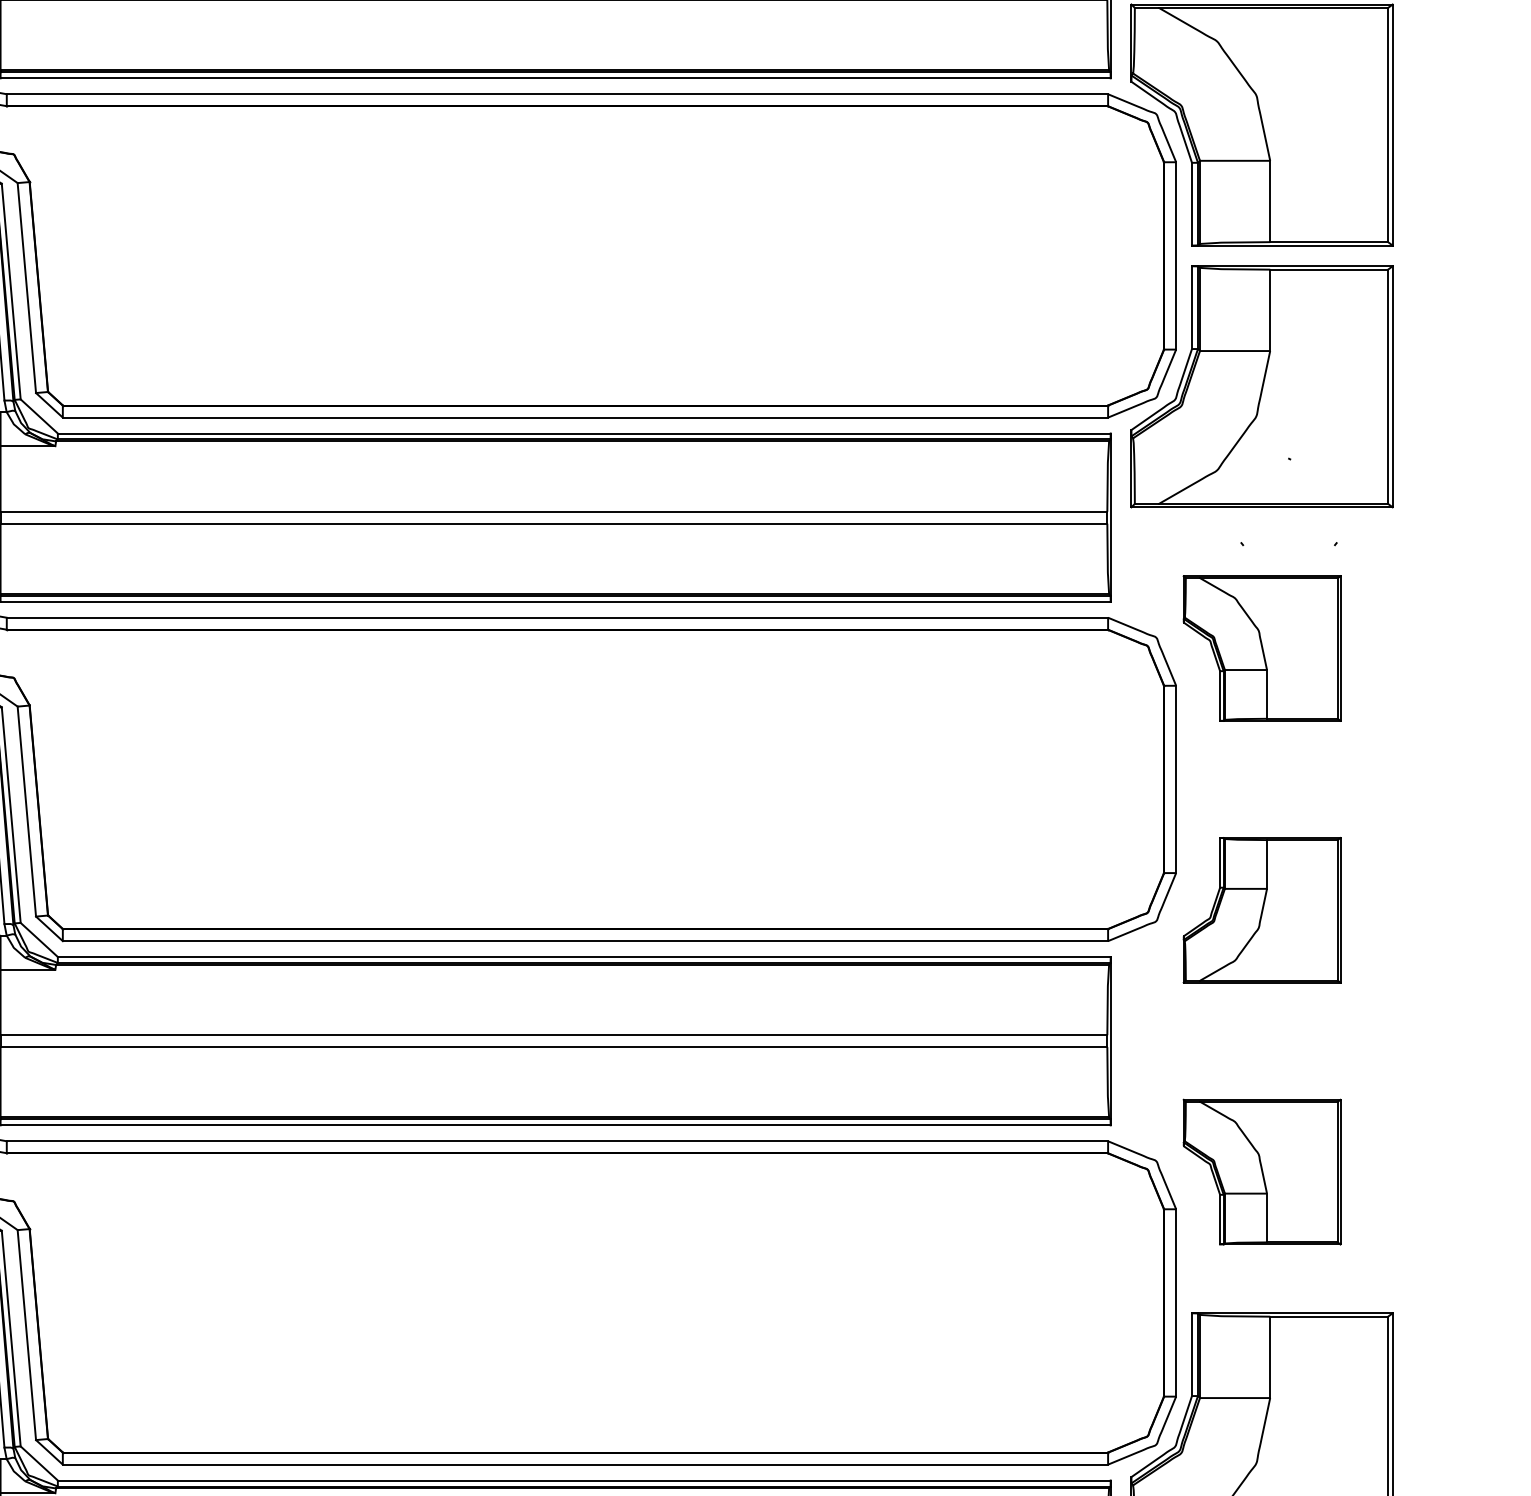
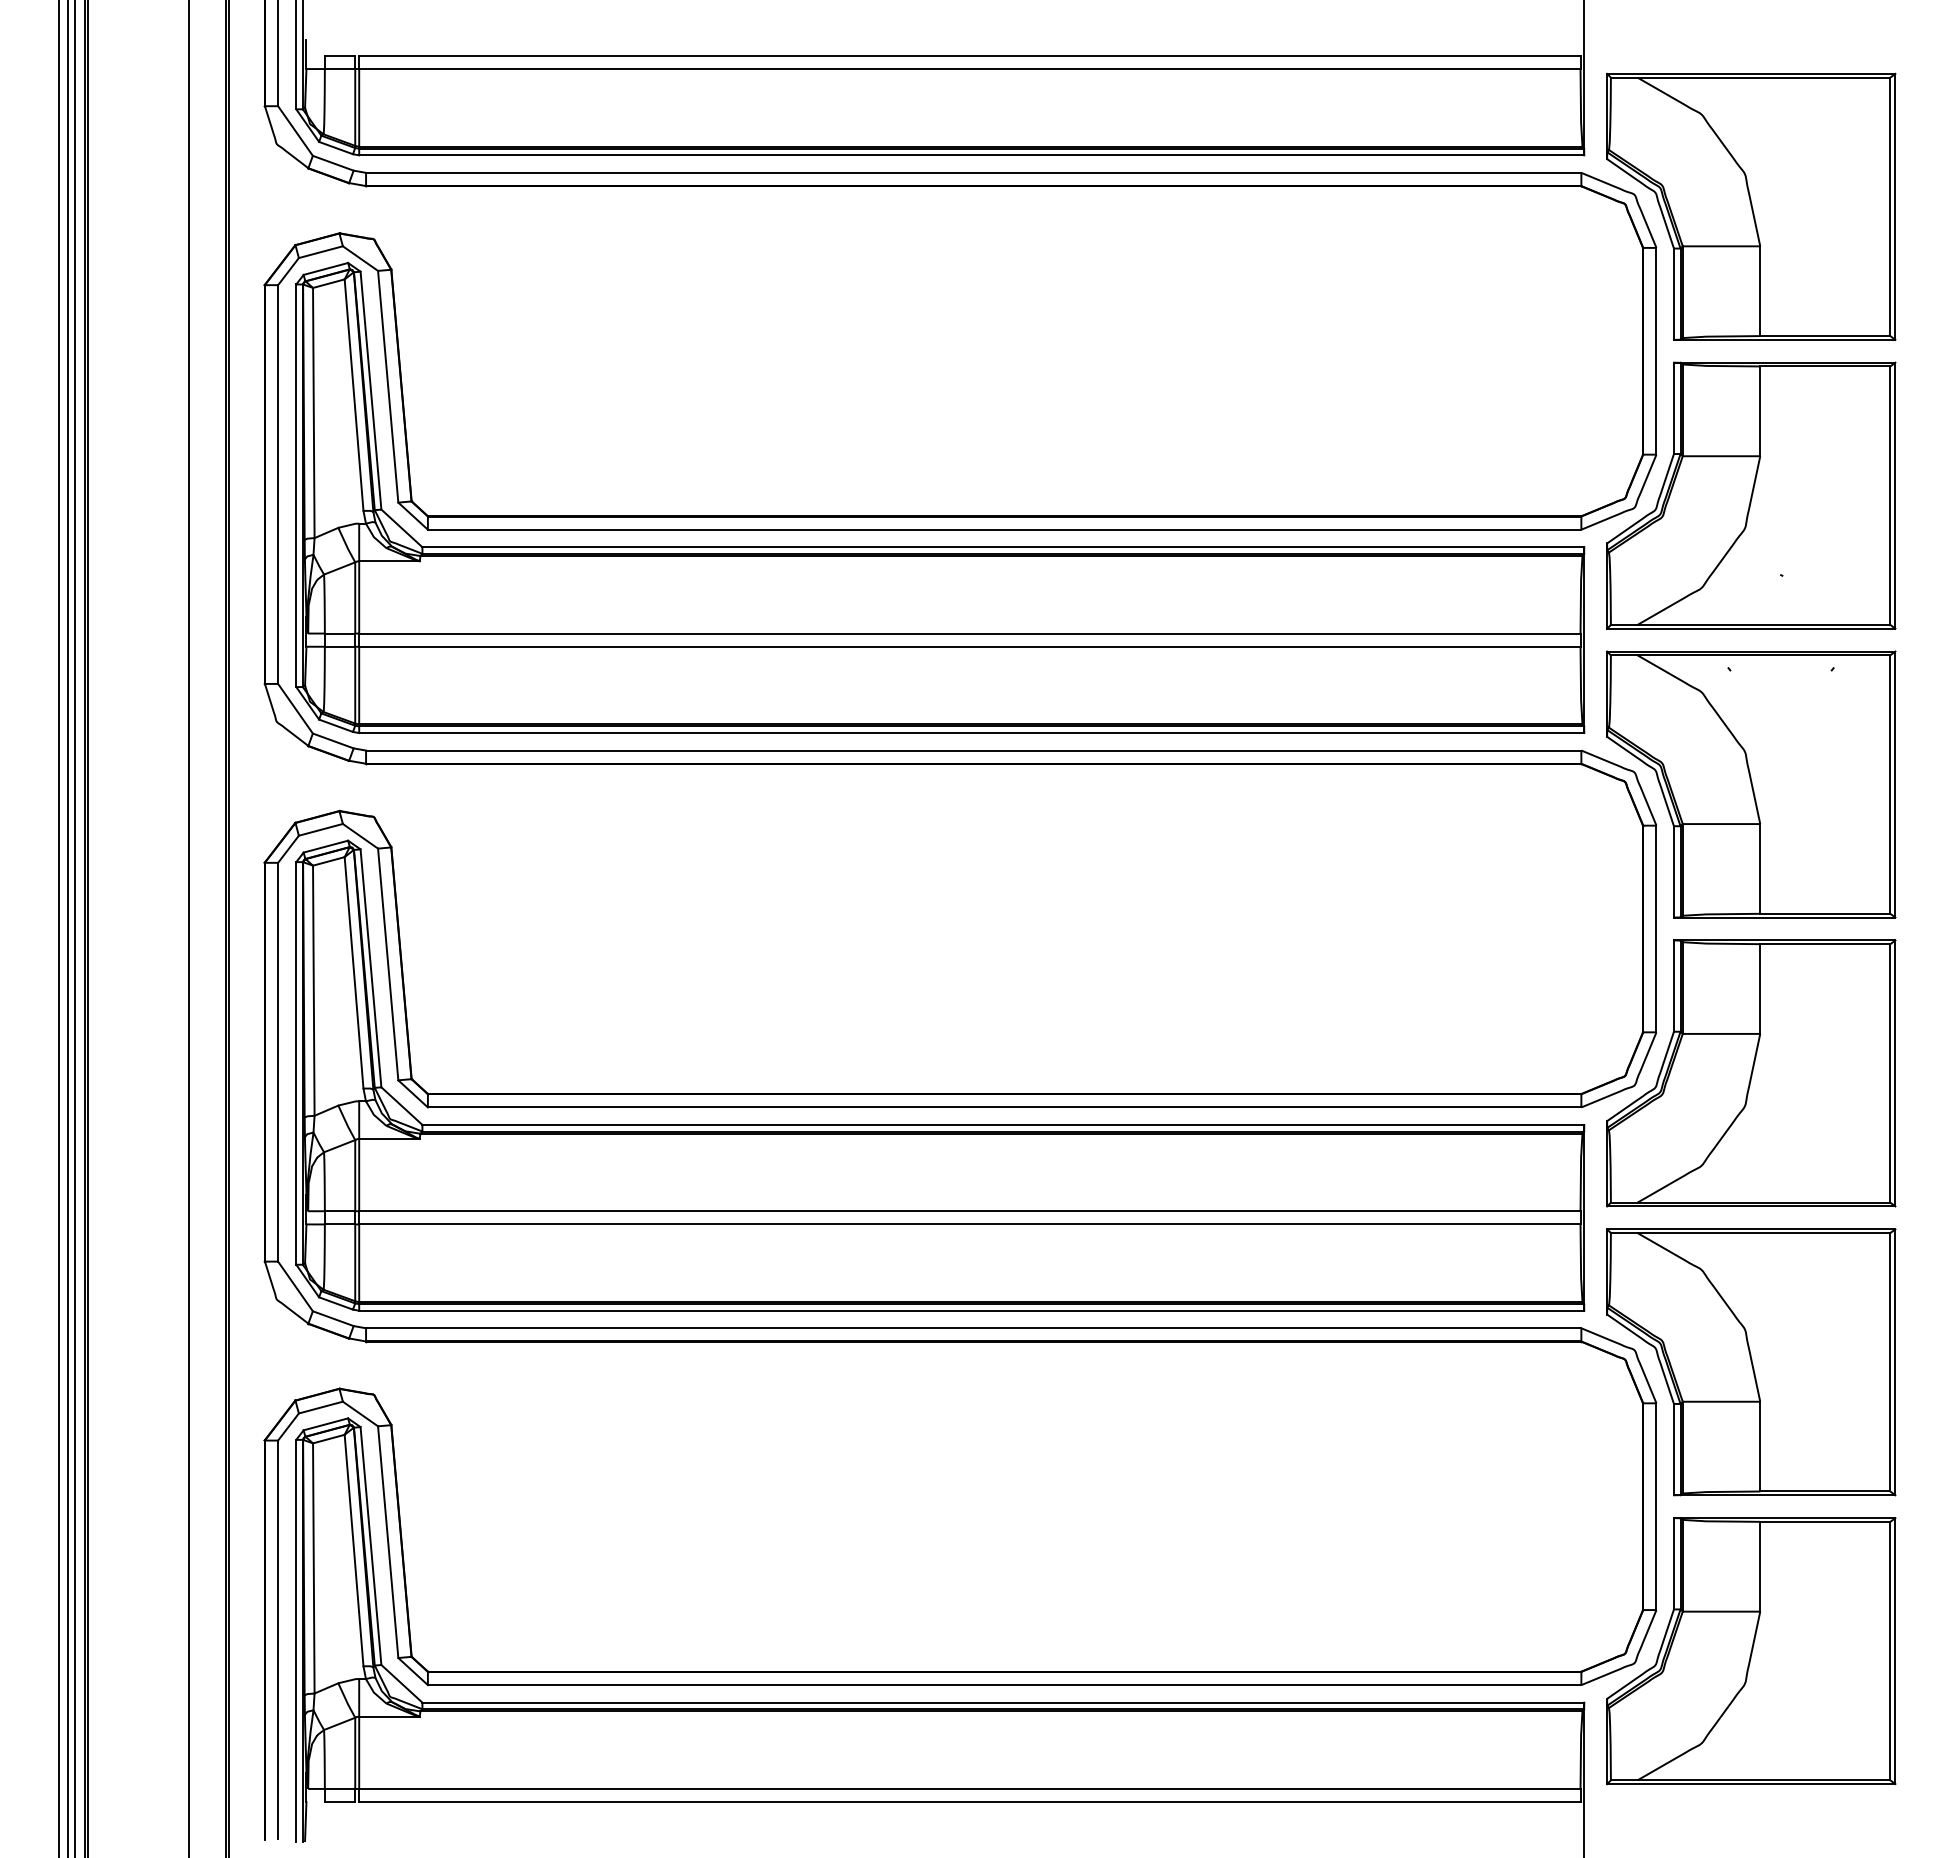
part: (1262, 648) -> (1751, 784), size x1.67
part: (1262, 910) -> (1751, 1073), size x1.67
part: (1262, 1172) -> (1751, 1362), size x1.67

